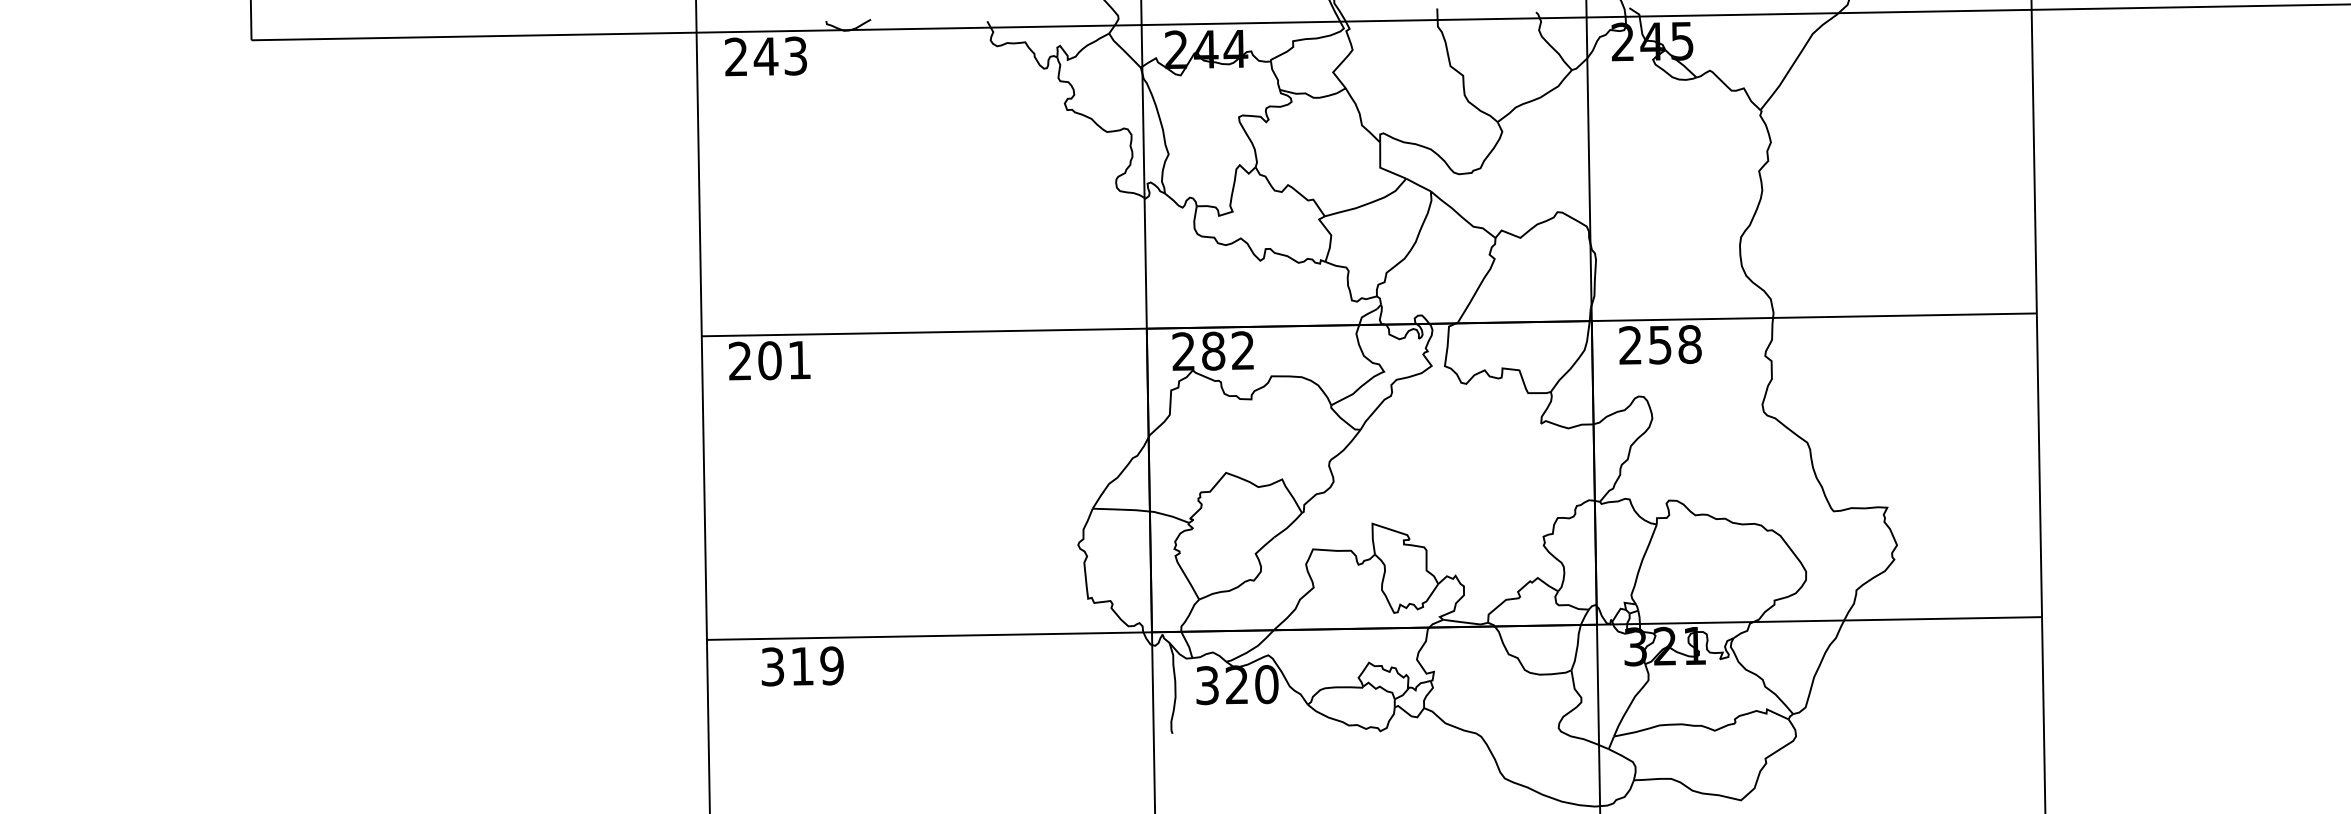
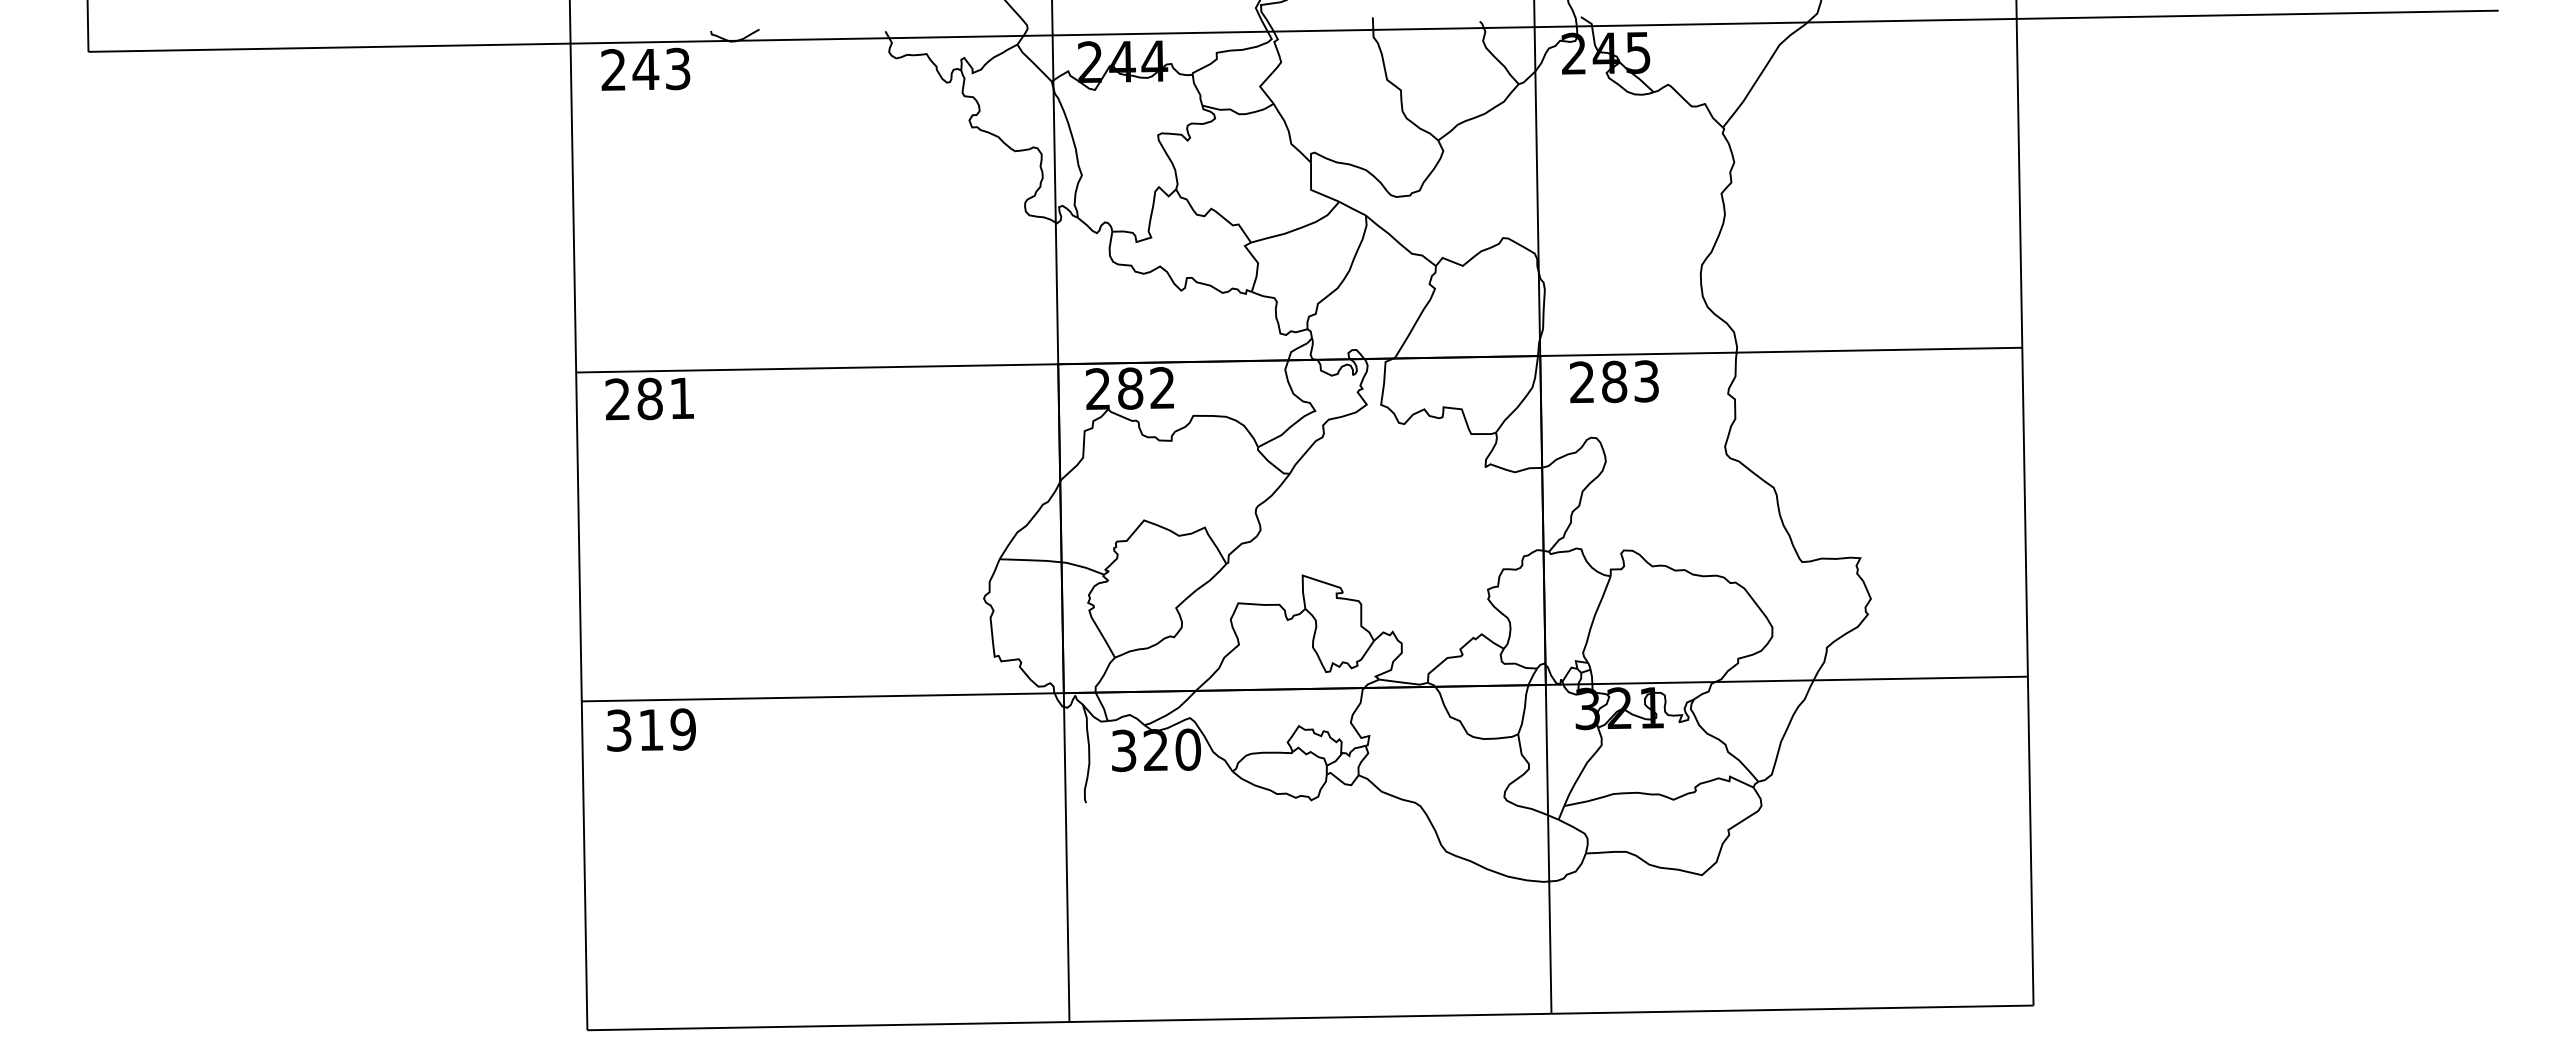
text: (1675, 344) -> (1630, 381), 258 -> 283
text: (769, 360) -> (649, 398), 201 -> 281
text: (802, 665) -> (651, 729), moved

